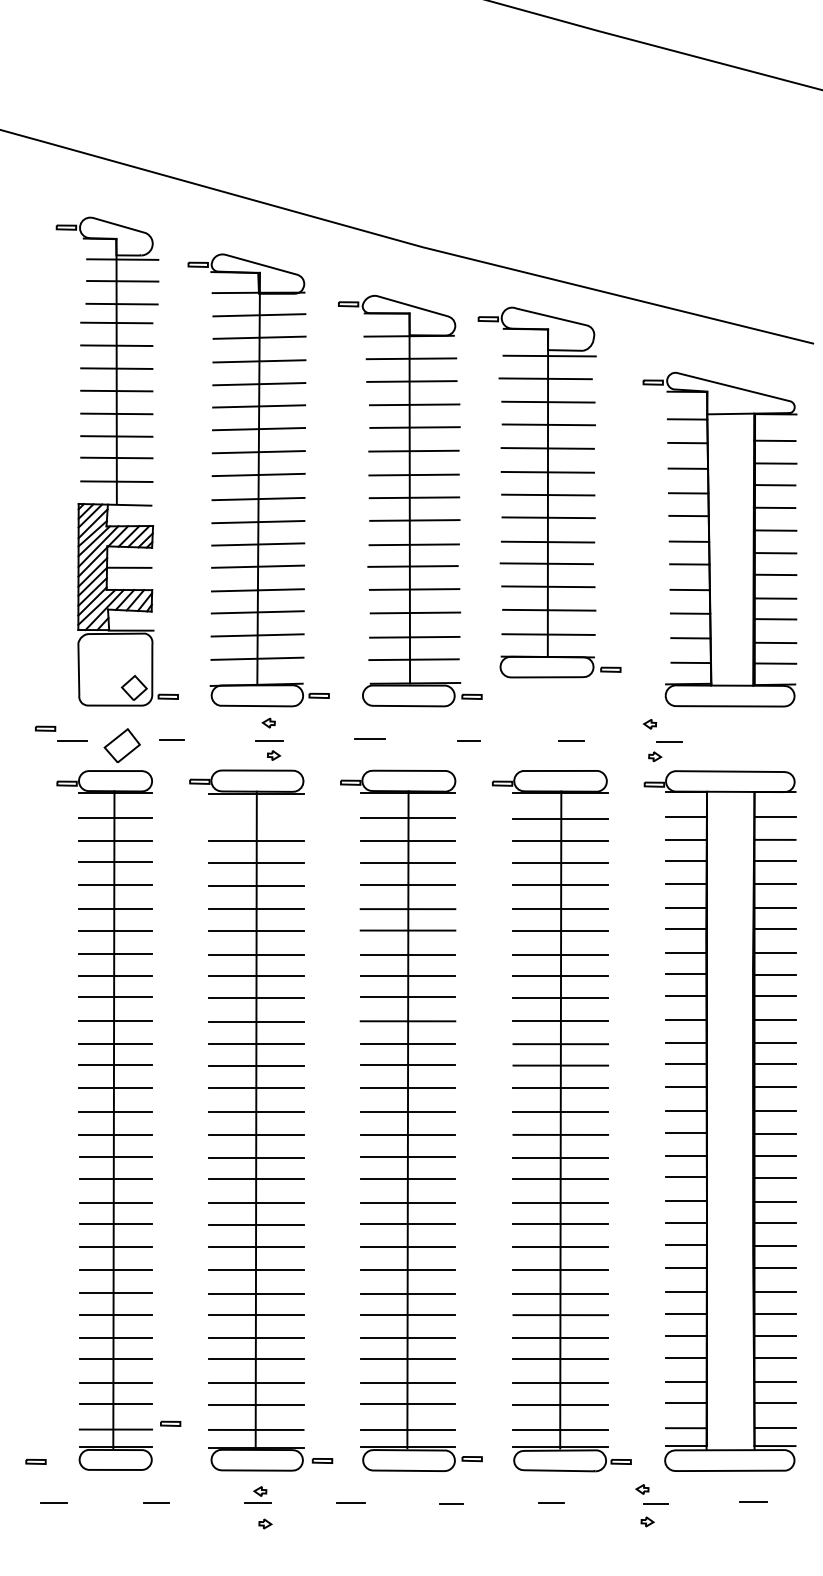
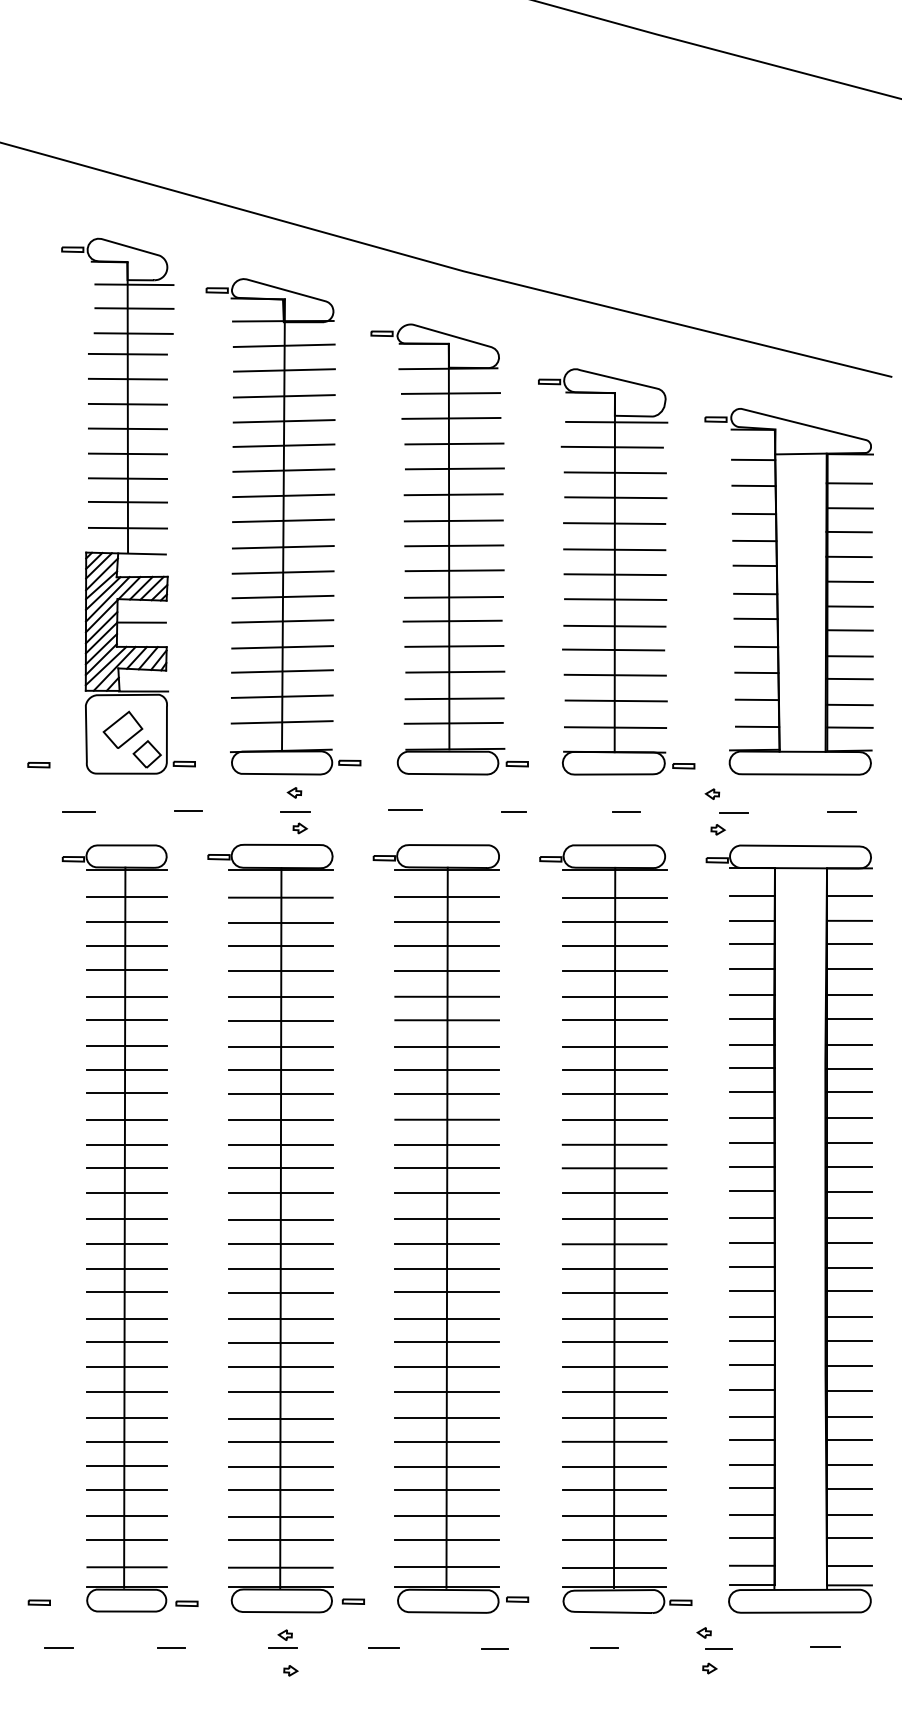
part: (549, 492) -> (616, 571), moved
part: (45, 728) -> (38, 764), moved
line: (768, 740) -> (842, 811), added
part: (121, 745) -> (122, 729), moved
line: (256, 818) -> (281, 897), added
part: (170, 1423) -> (186, 1603), moved

